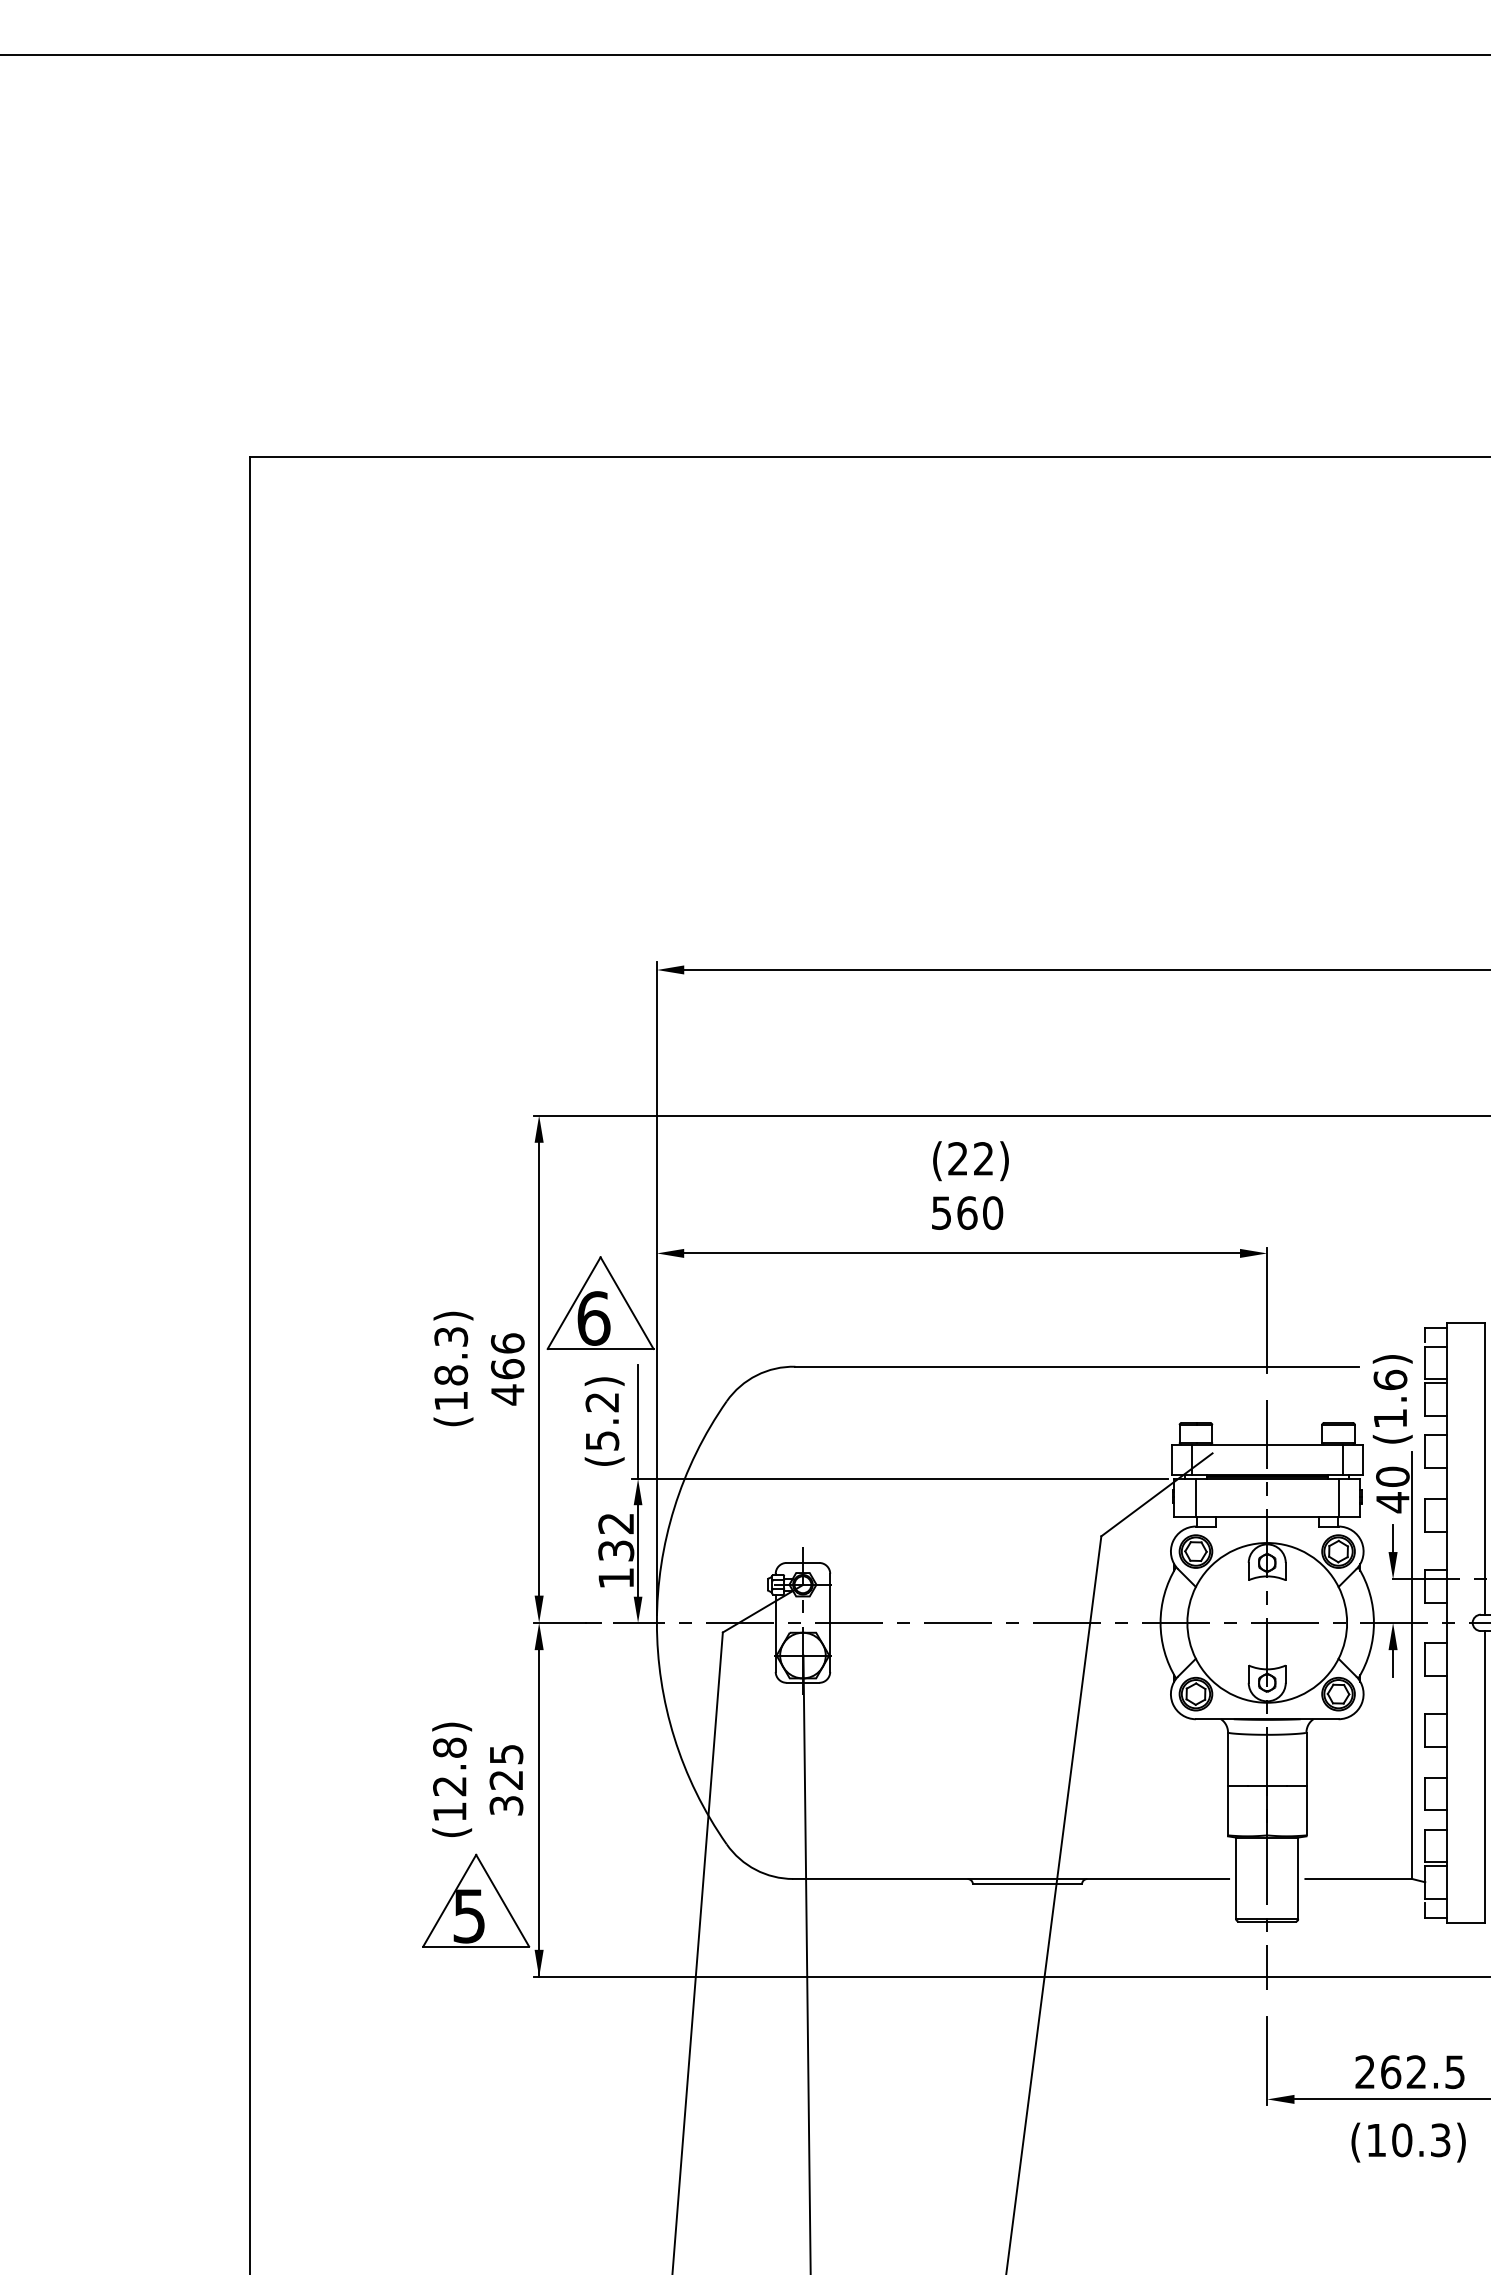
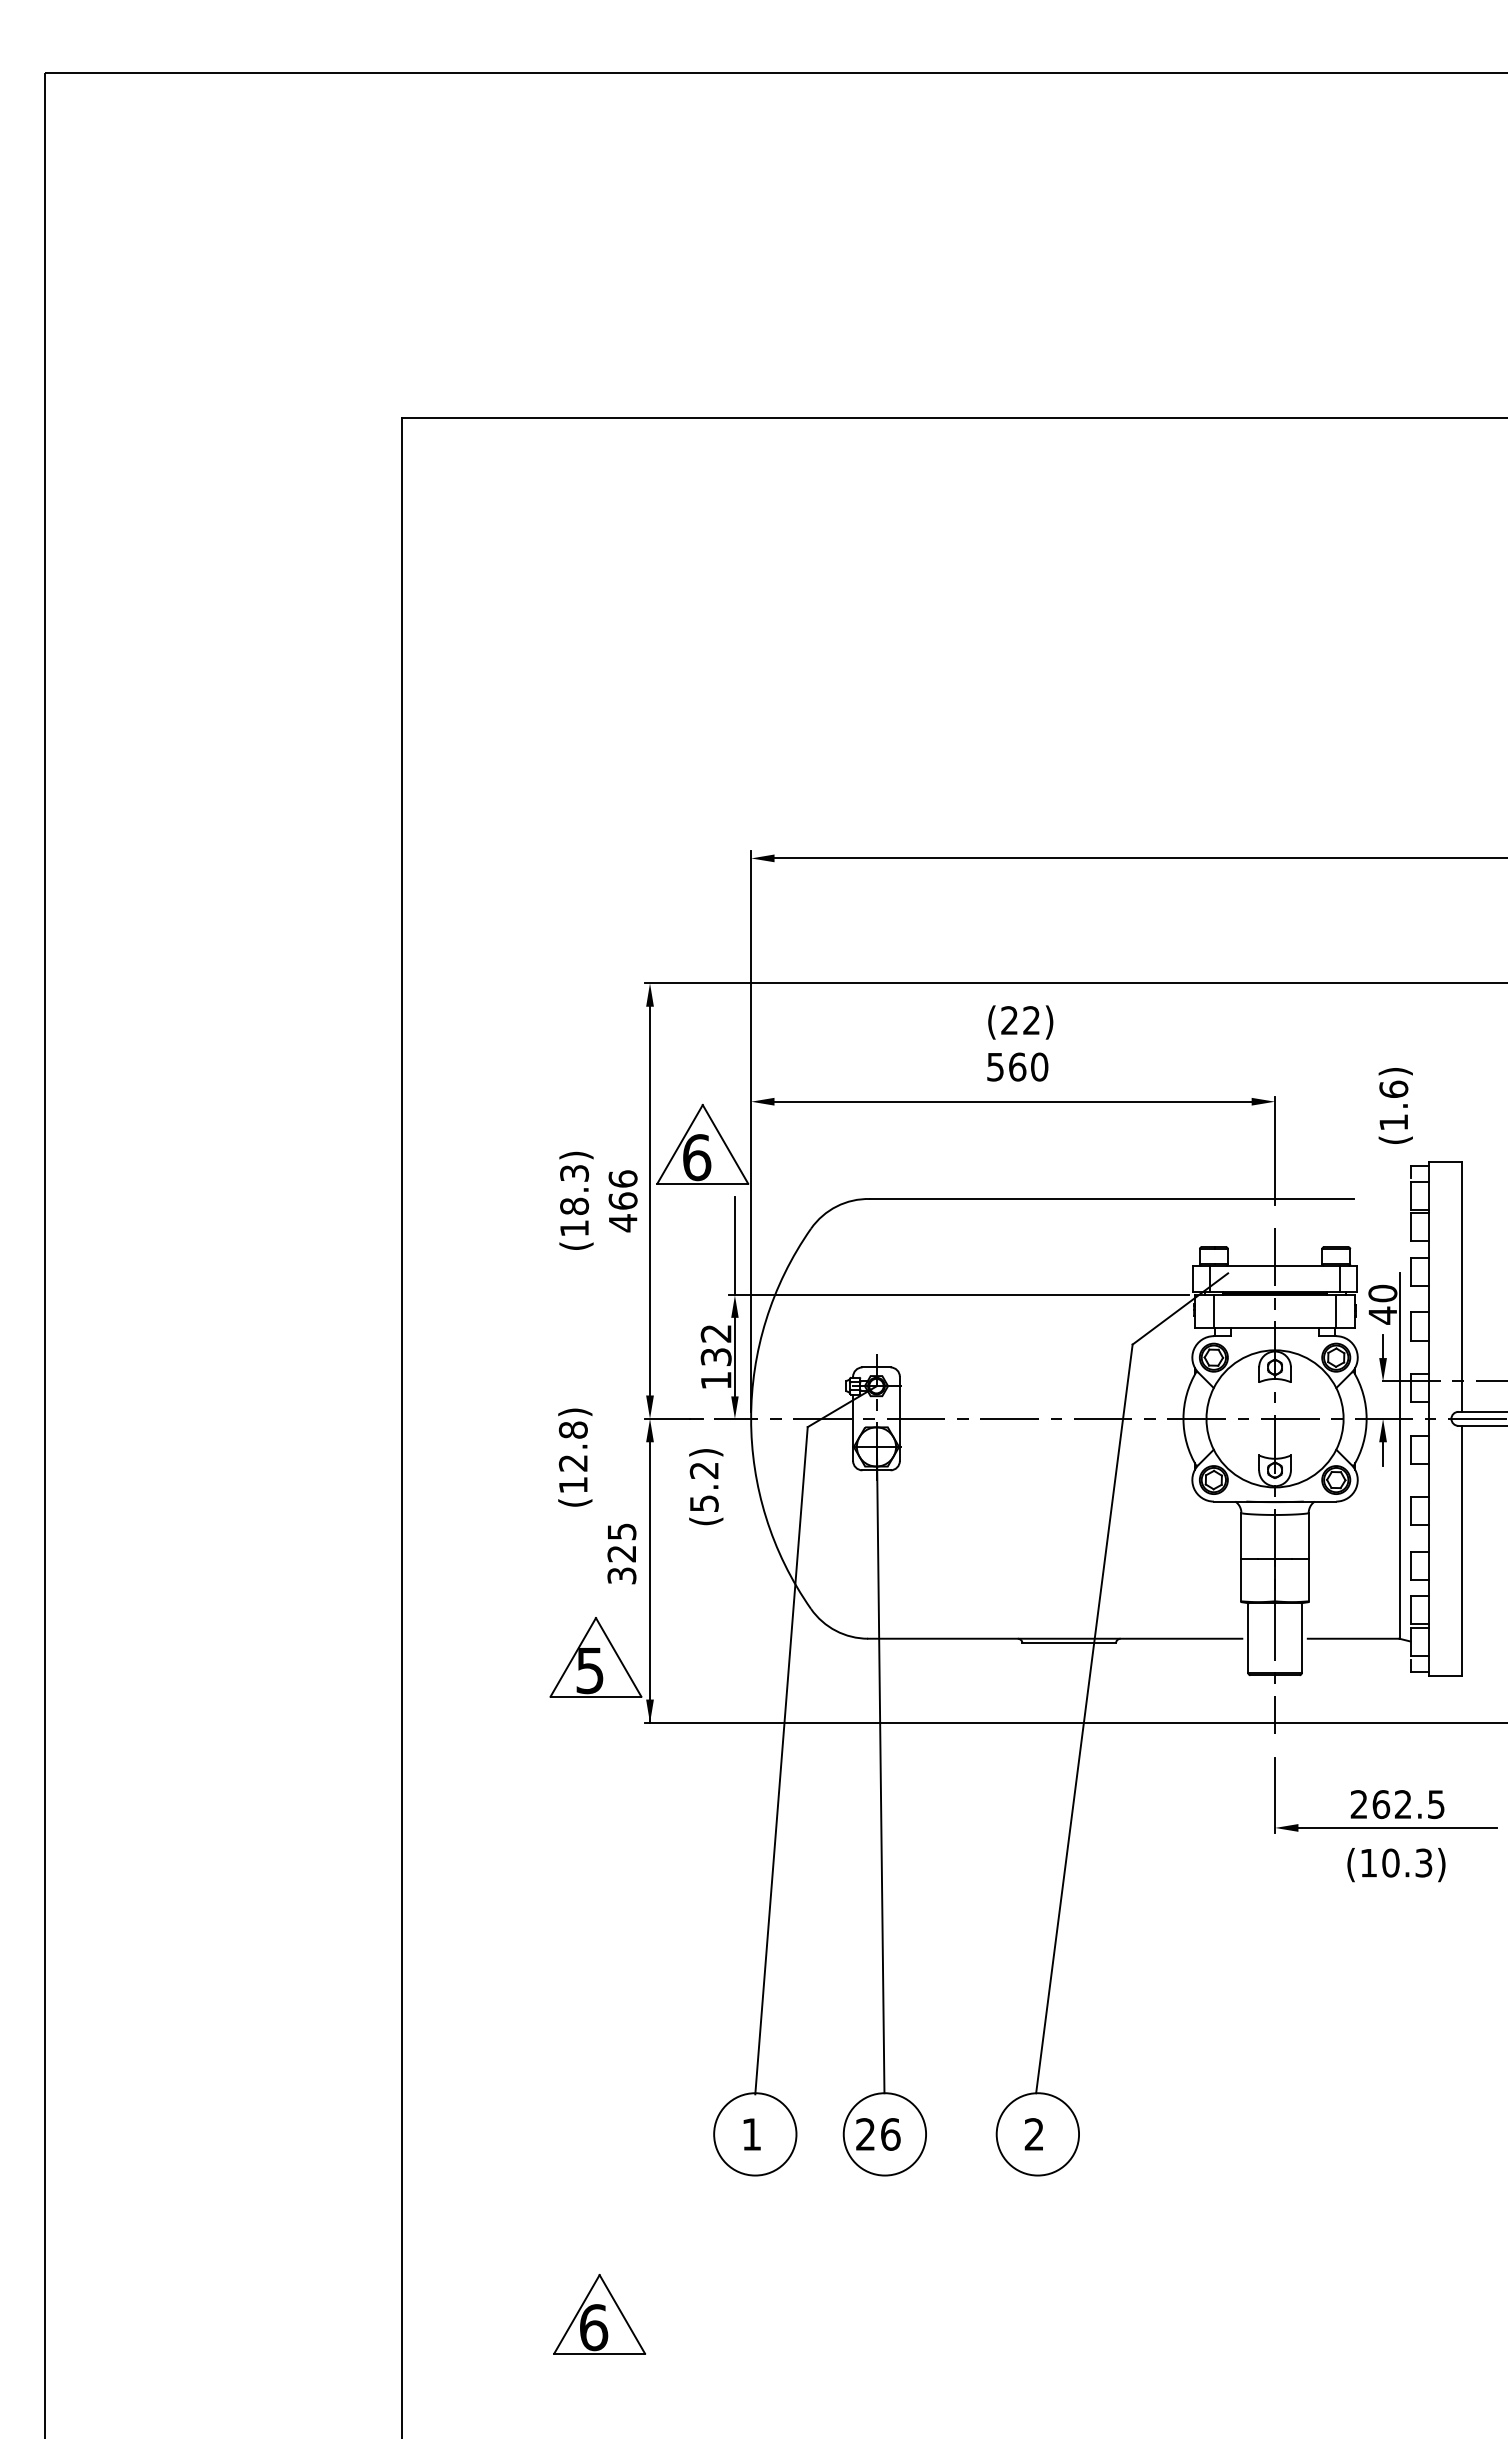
text: (1392, 1398) -> (1395, 1105), moved
text: (604, 1422) -> (706, 1487), moved
text: (452, 1779) -> (575, 1457), moved

